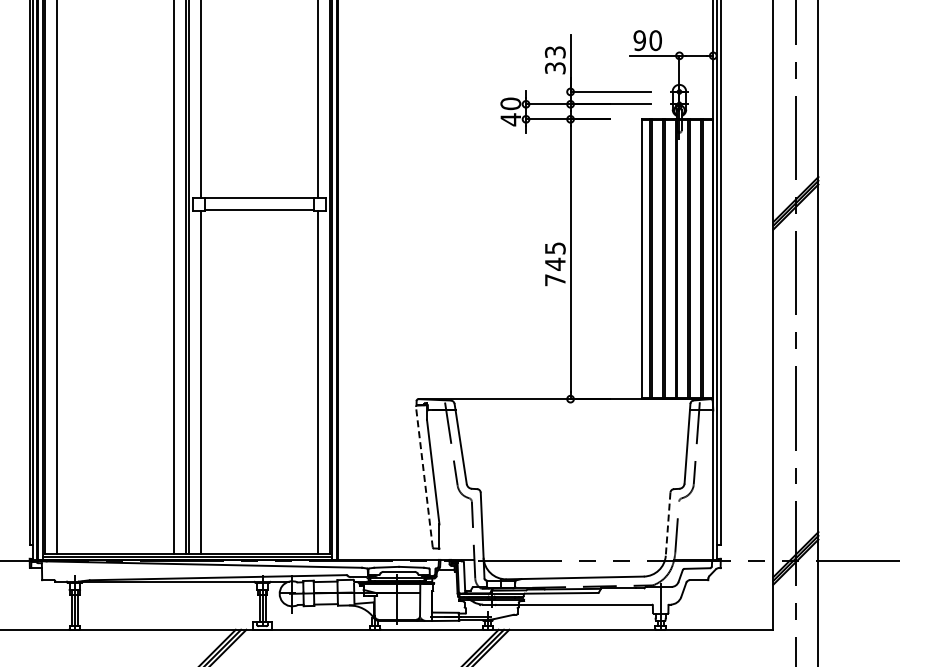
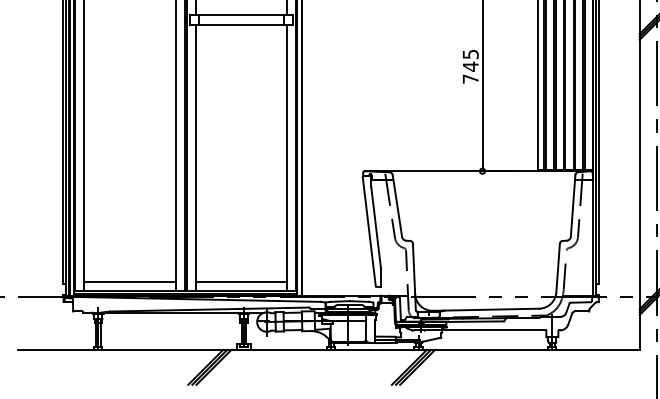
line: (424, 477) -> (369, 231), dashed -> solid
line: (668, 524) -> (558, 268), dashed -> solid
line: (115, 542) -> (129, 282), added
line: (259, 542) -> (241, 282), added

